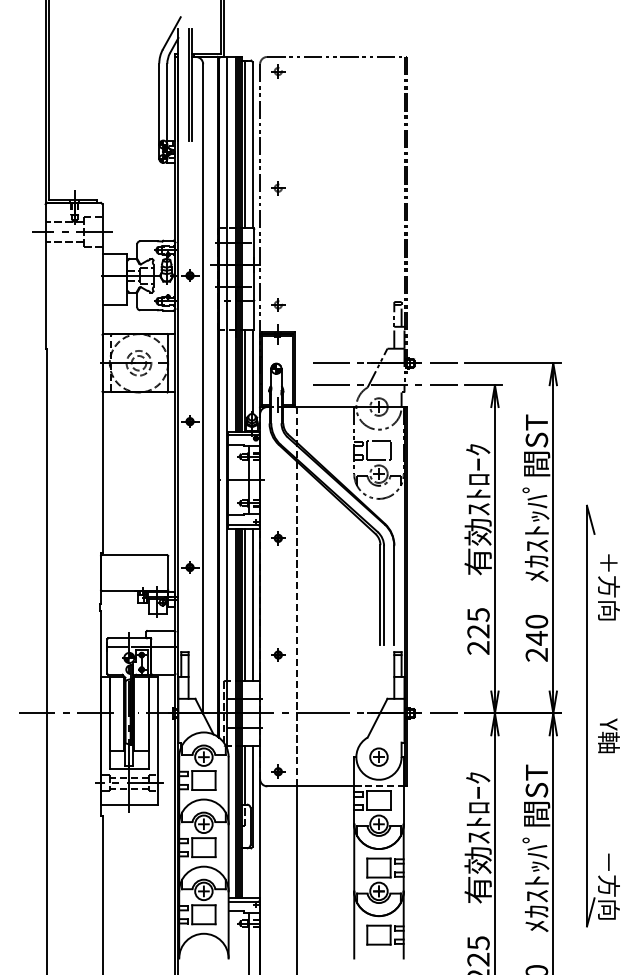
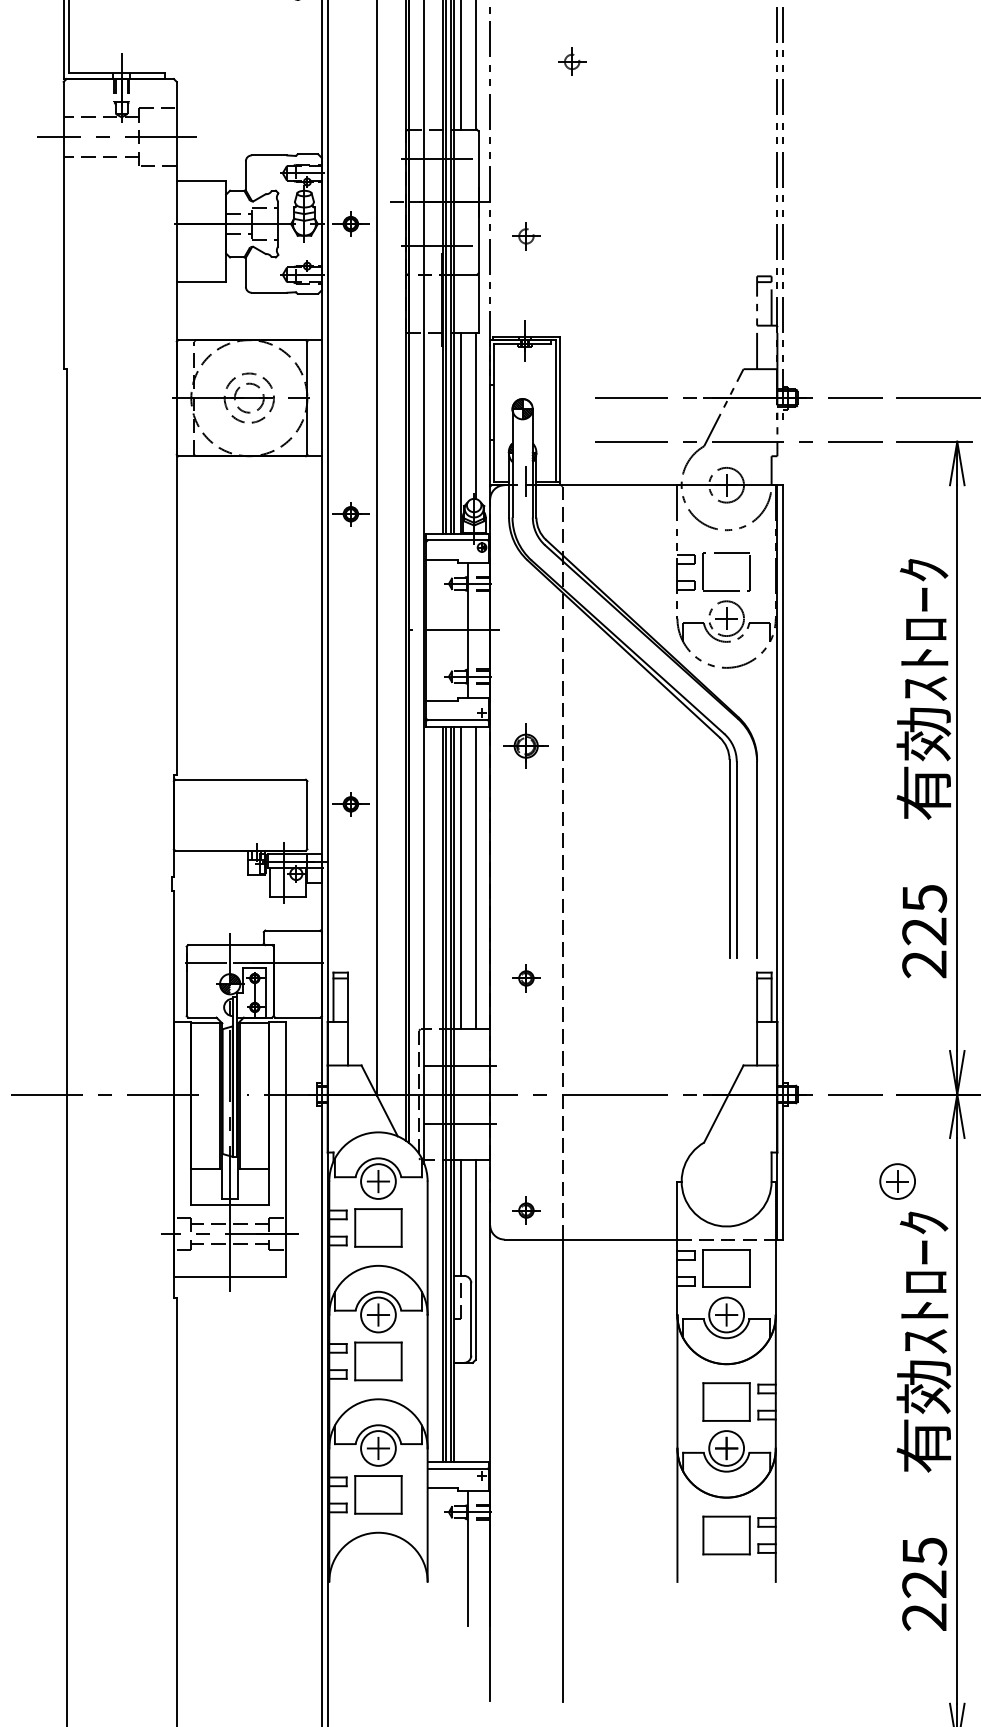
part: (278, 188) -> (572, 62), moved
part: (278, 304) -> (526, 235), moved
part: (278, 538) -> (526, 746), size x1.6
part: (378, 756) -> (896, 1180), moved

